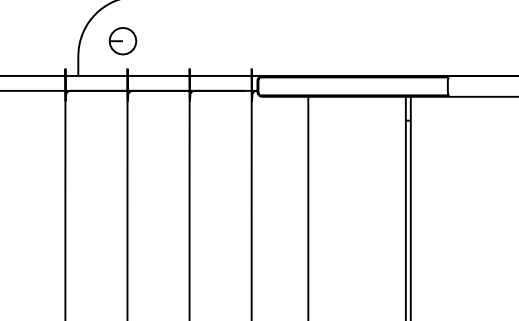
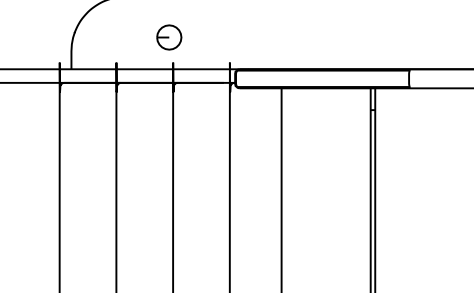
part: (123, 41) -> (169, 37), moved

